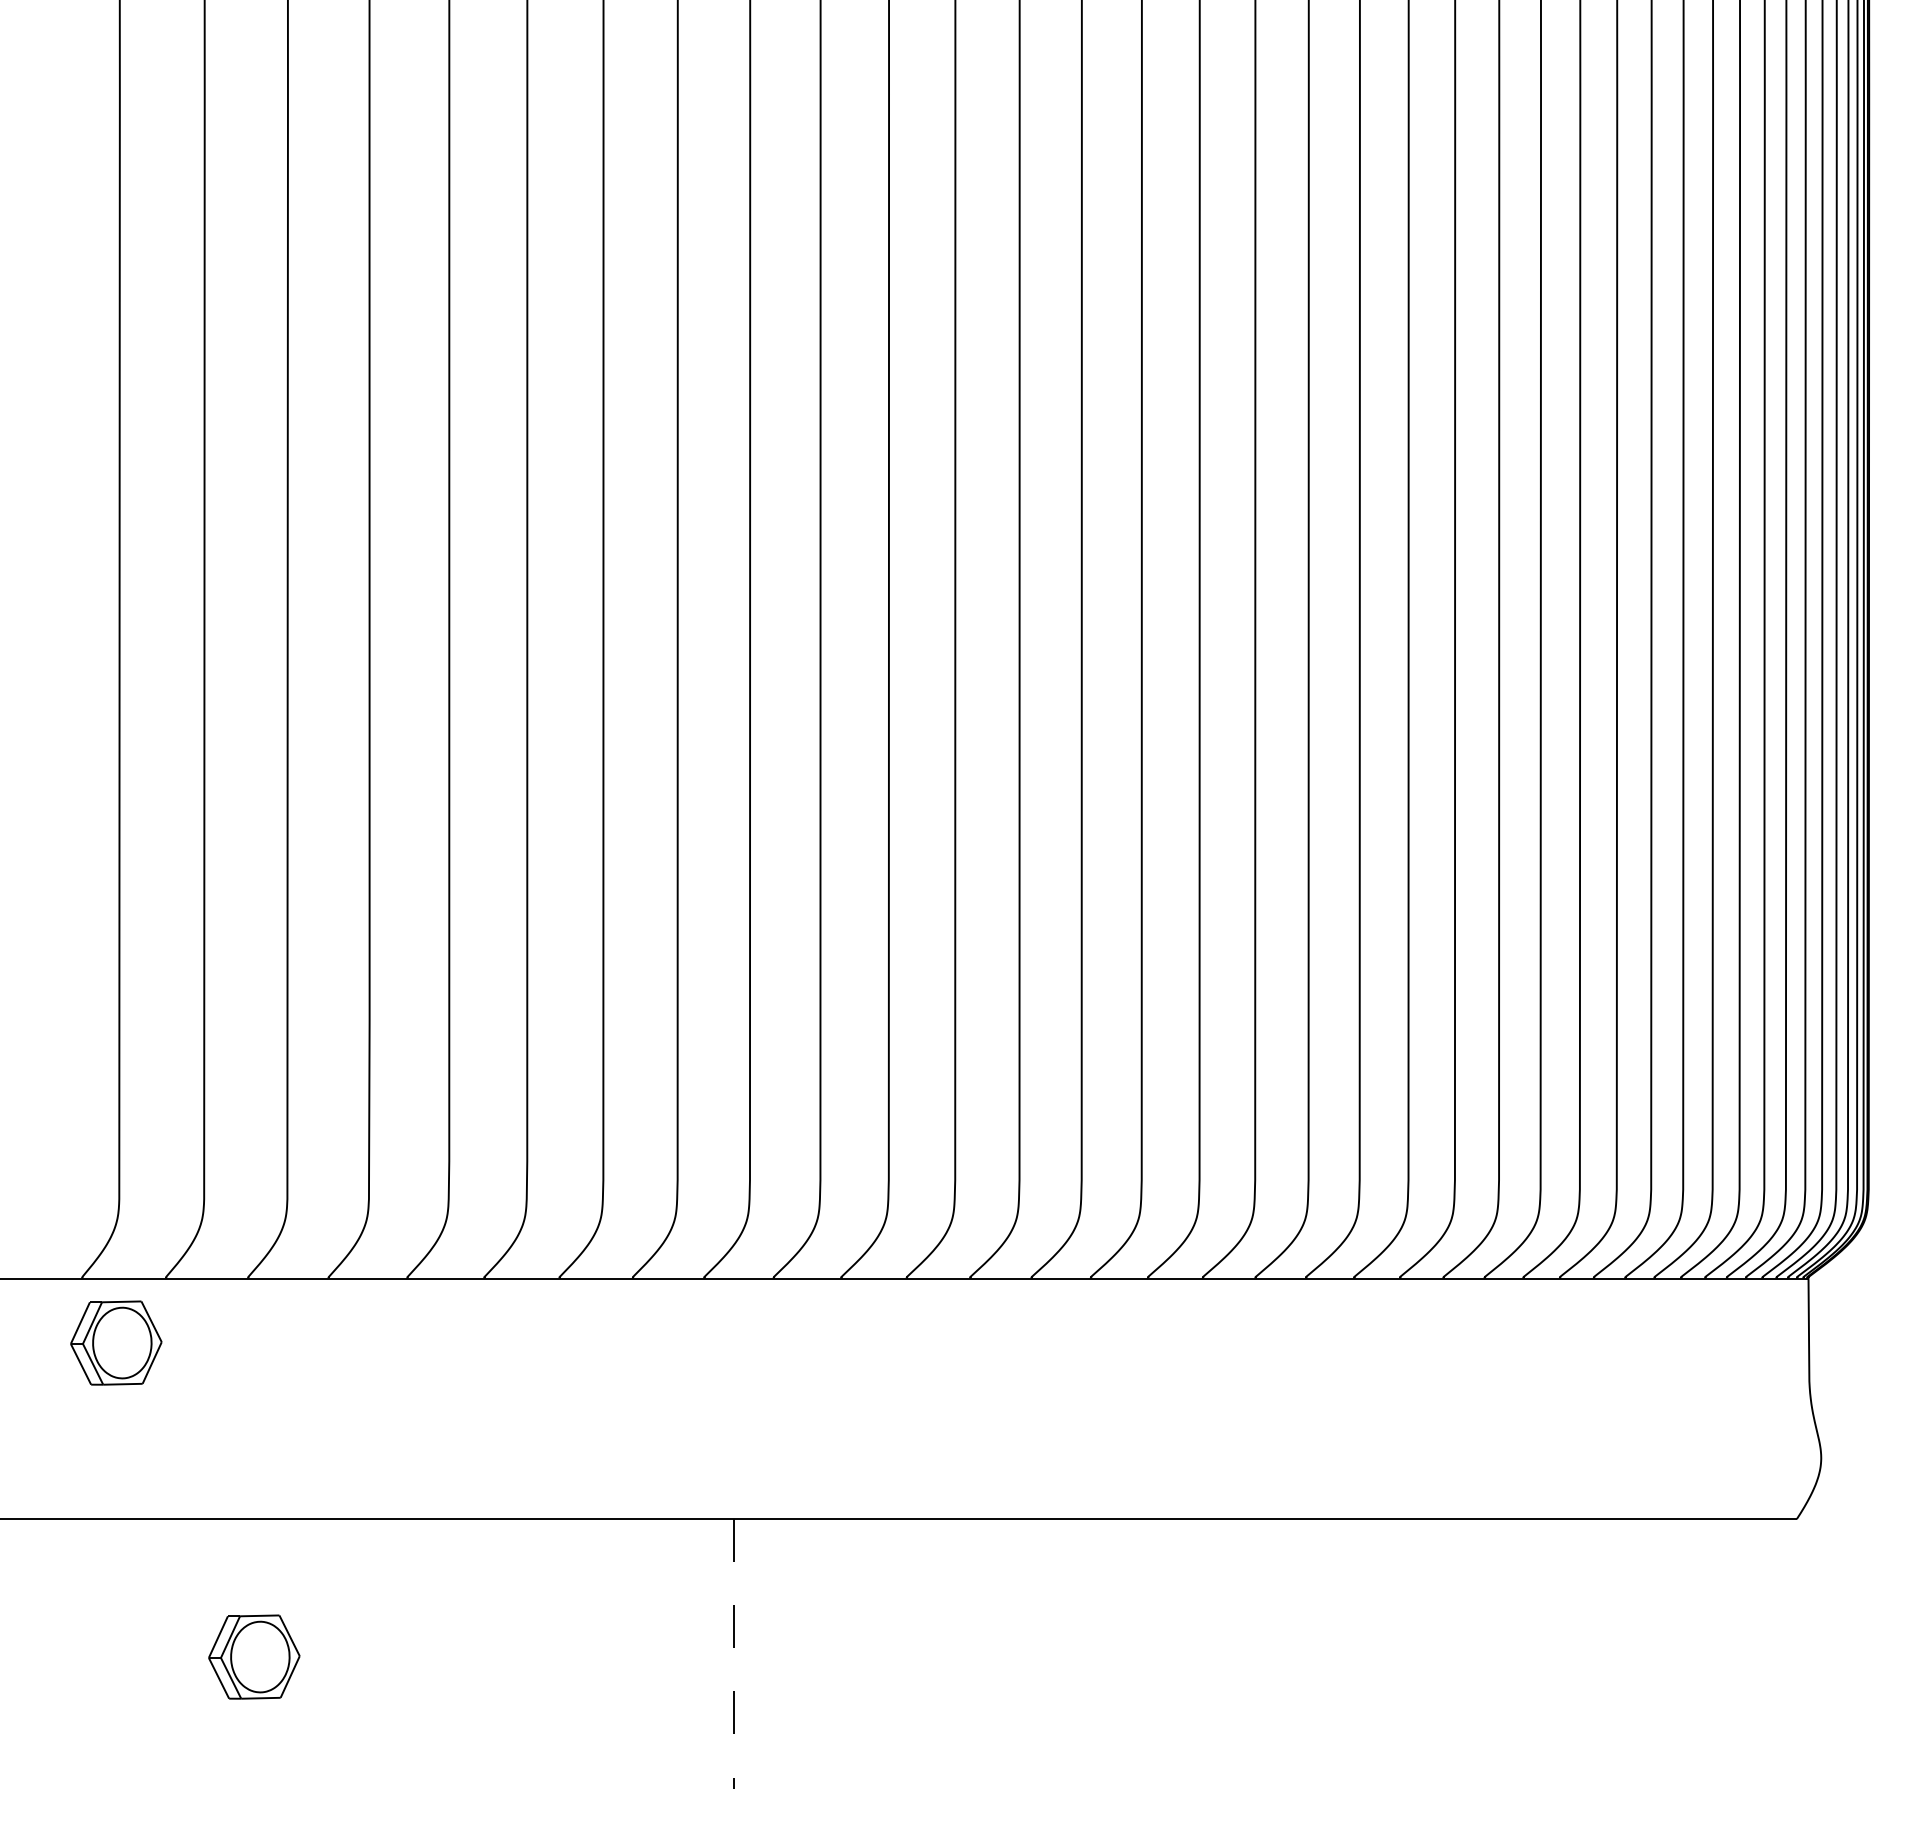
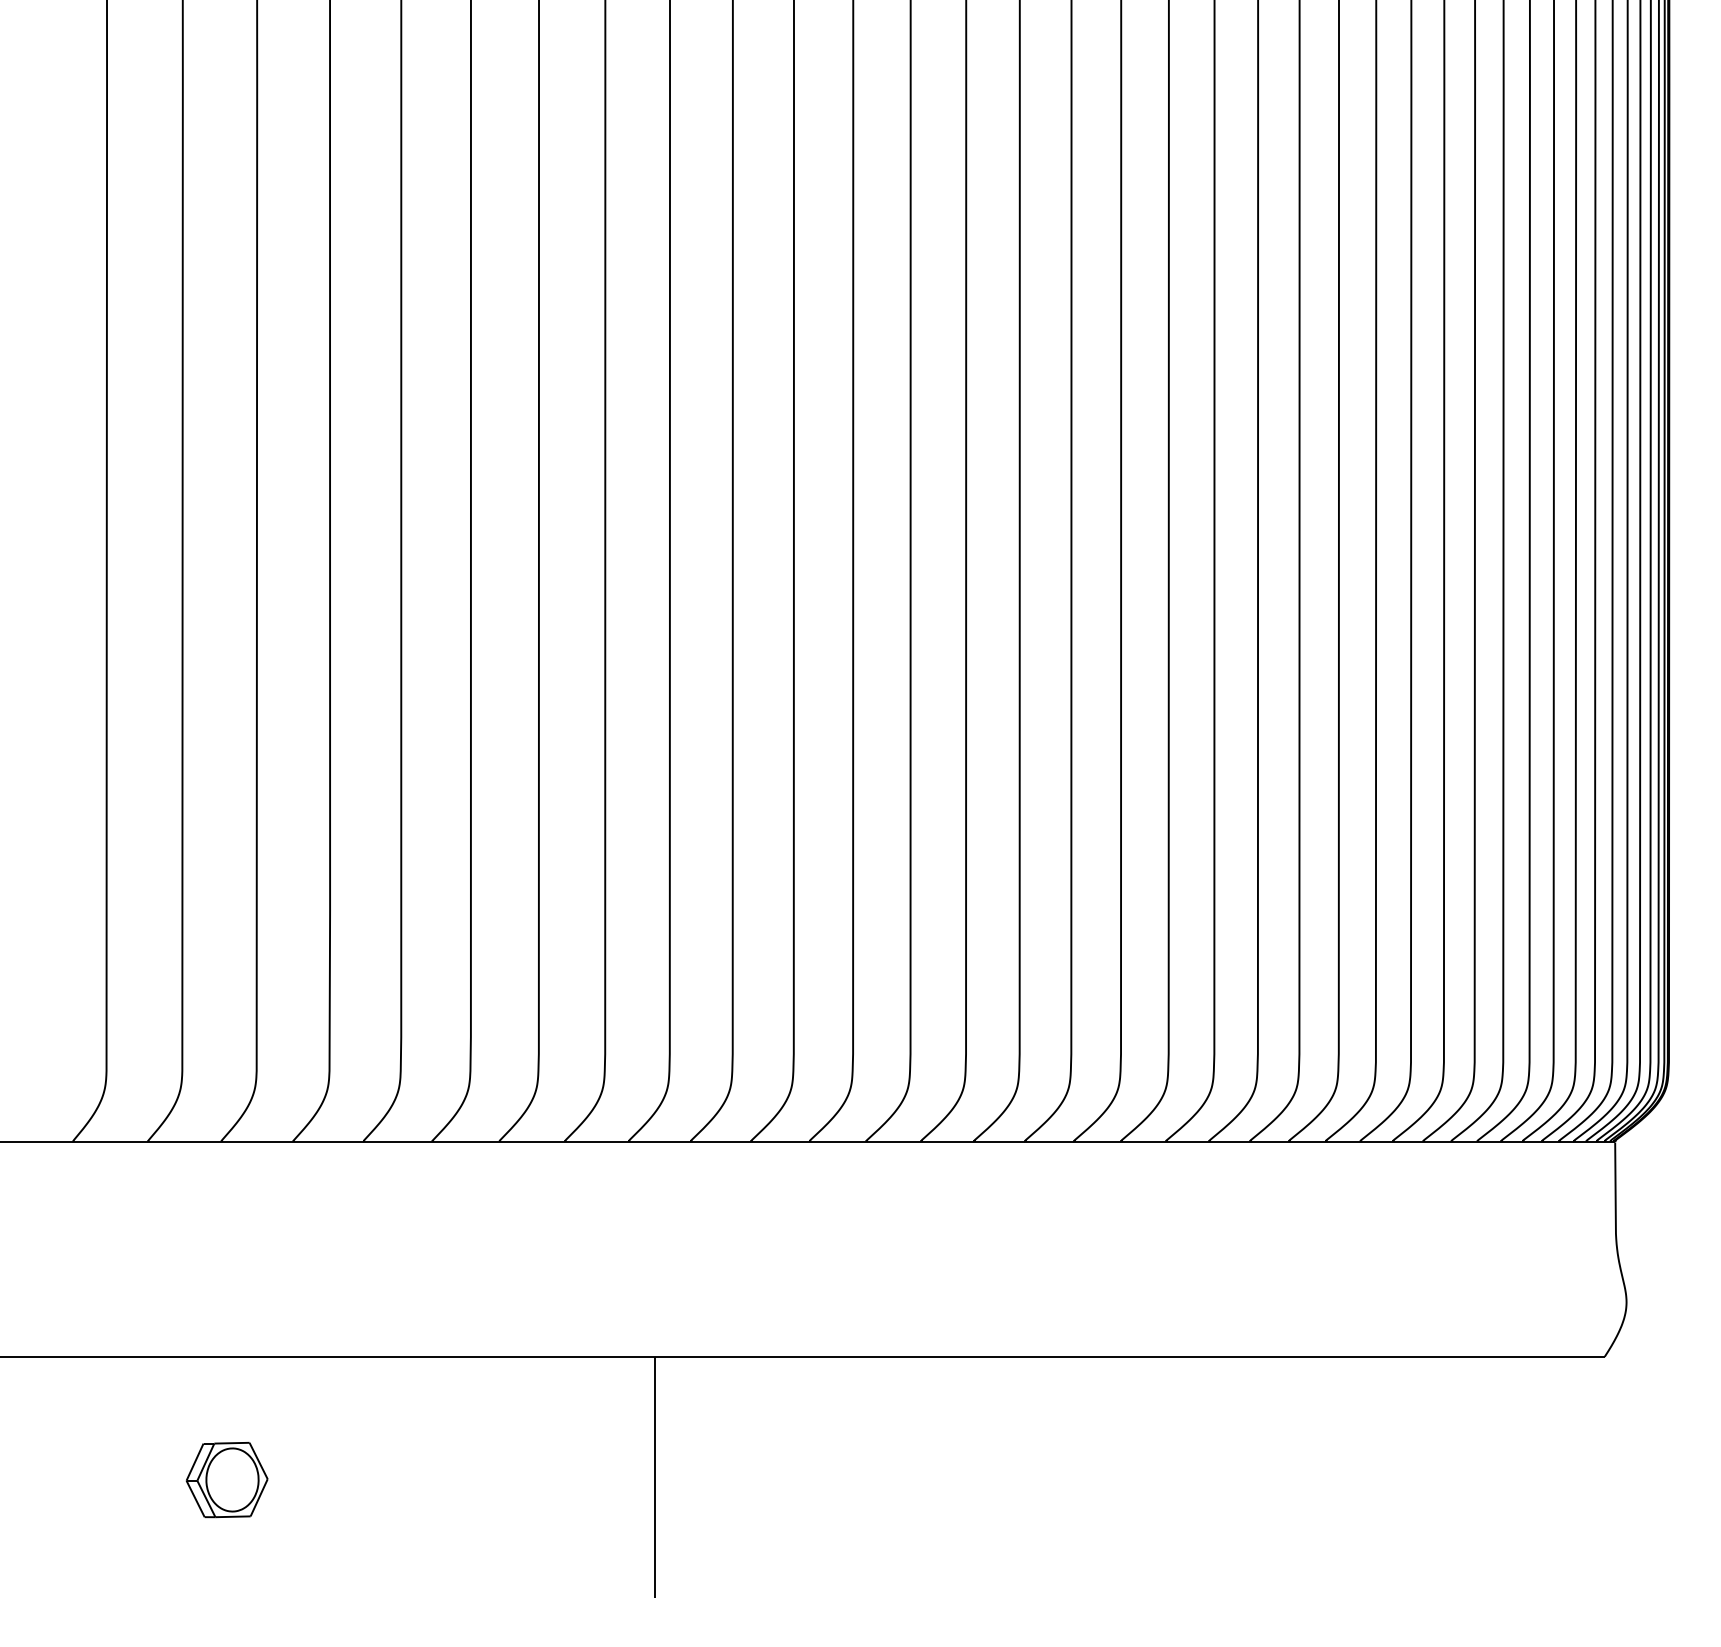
part: (116, 1342) -> (104, 1199), removed
line: (733, 1653) -> (655, 1476), dashed -> solid

